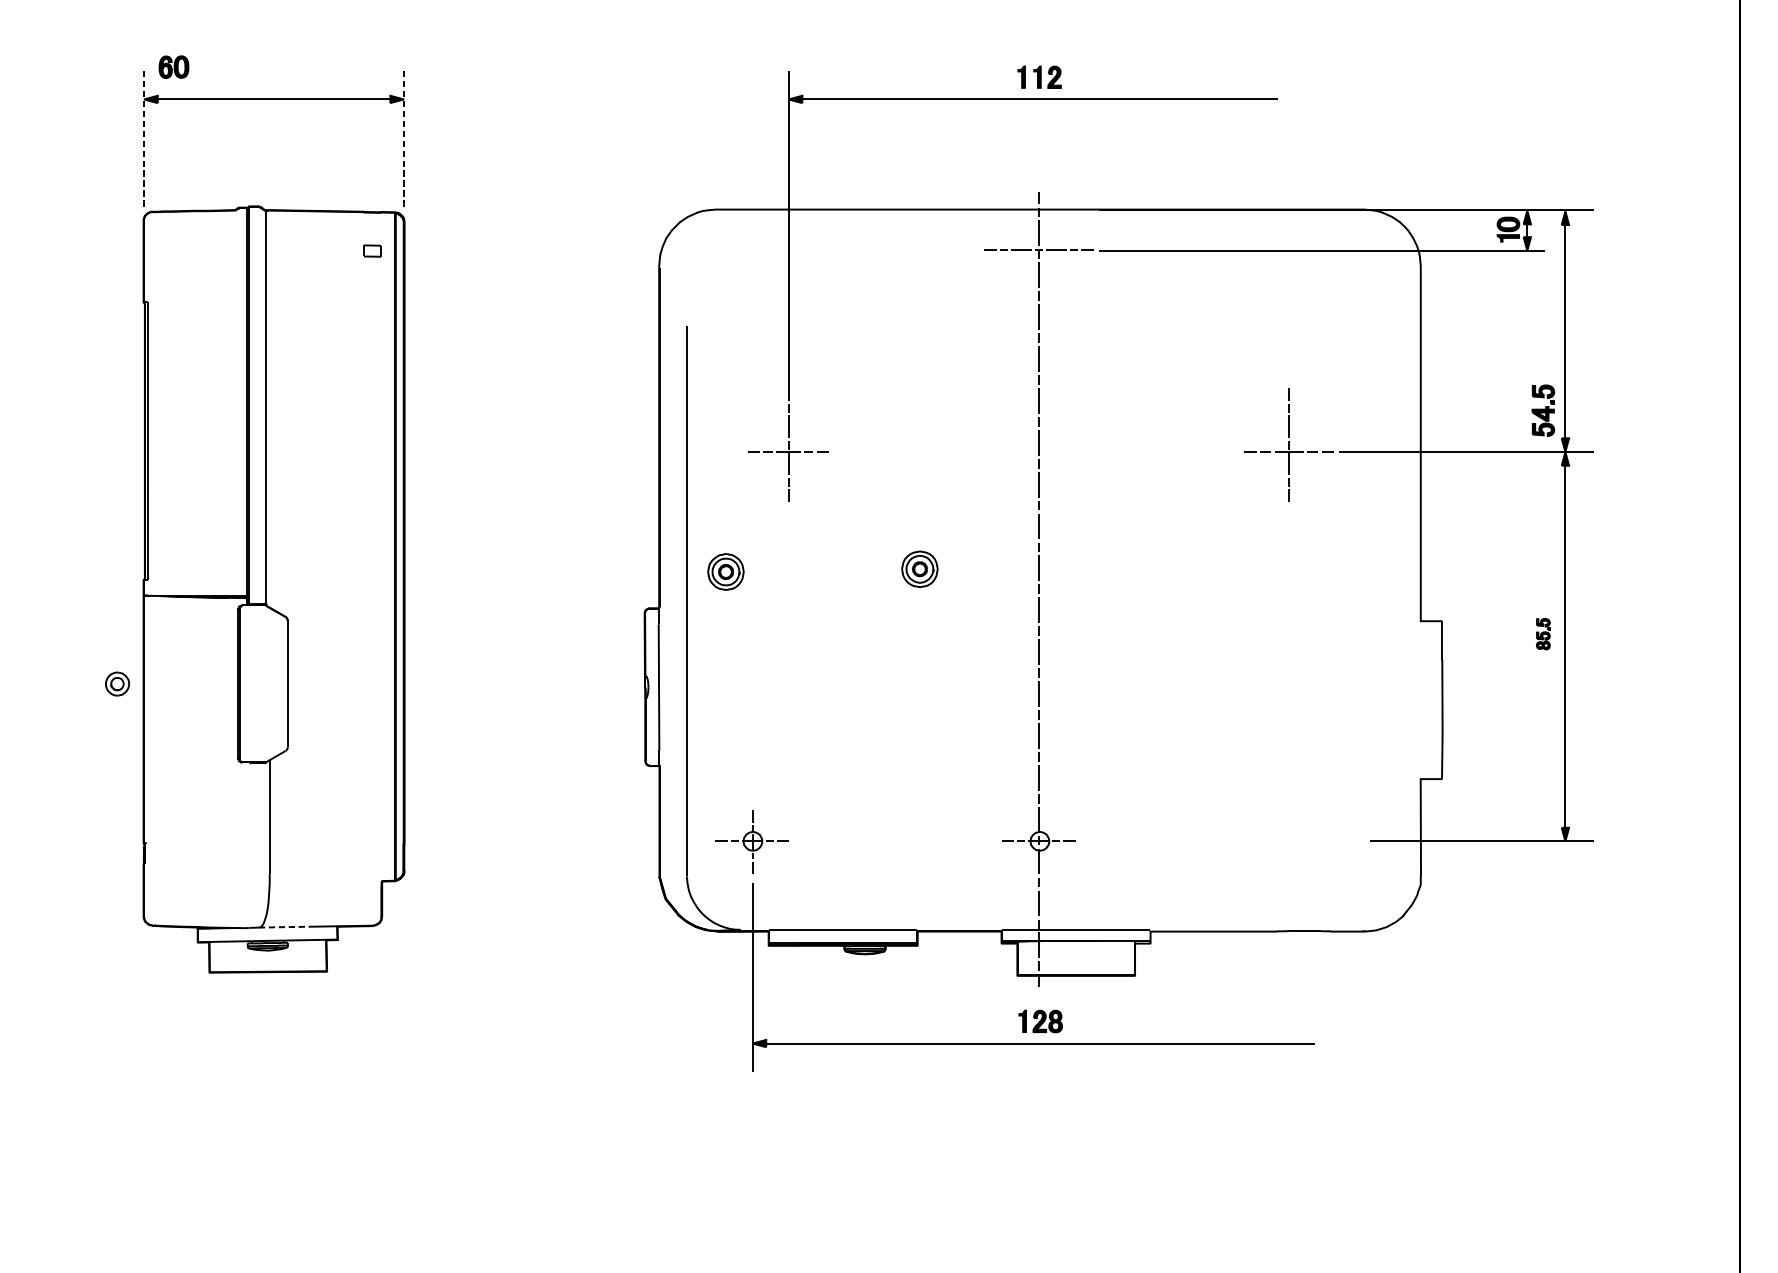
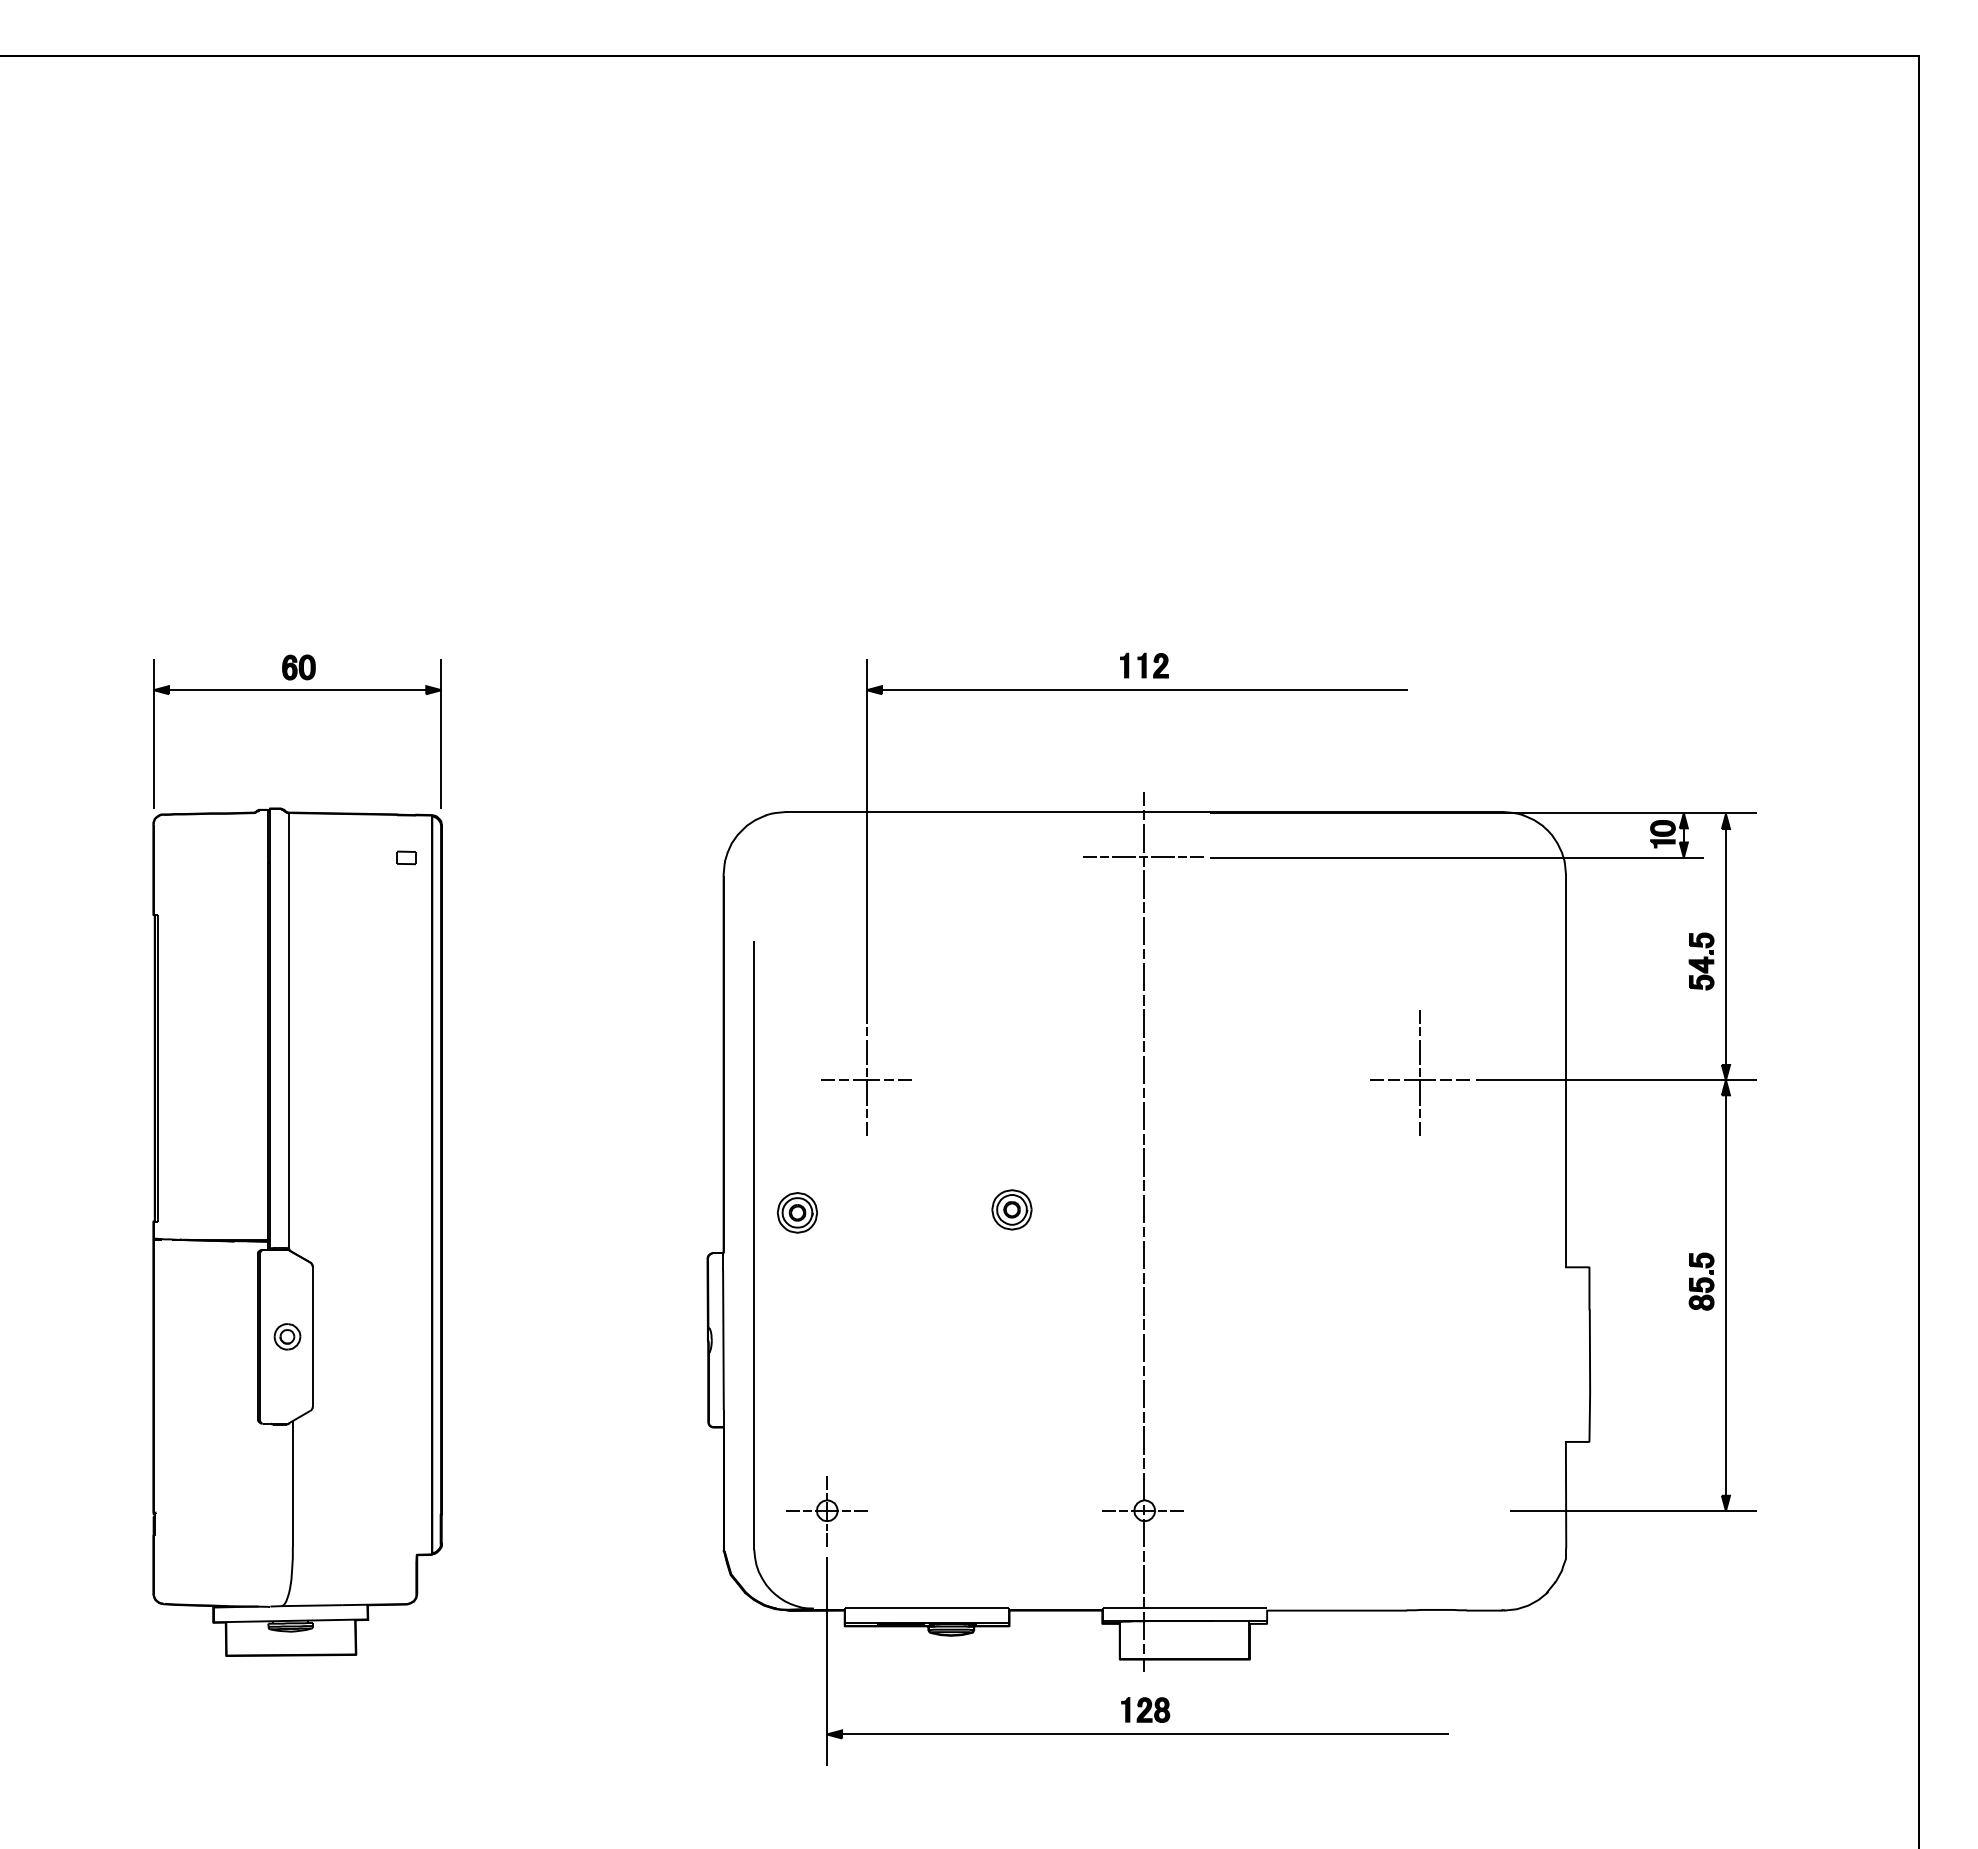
part: (173, 67) -> (298, 667), moved
line: (143, 139) -> (153, 734), dashed -> solid
line: (404, 139) -> (441, 734), dashed -> solid
part: (1543, 410) -> (1701, 961), moved
part: (1543, 634) -> (1701, 1281), size x1.67
part: (117, 683) -> (287, 1336), moved
line: (287, 926) -> (312, 1605), dashed -> solid

